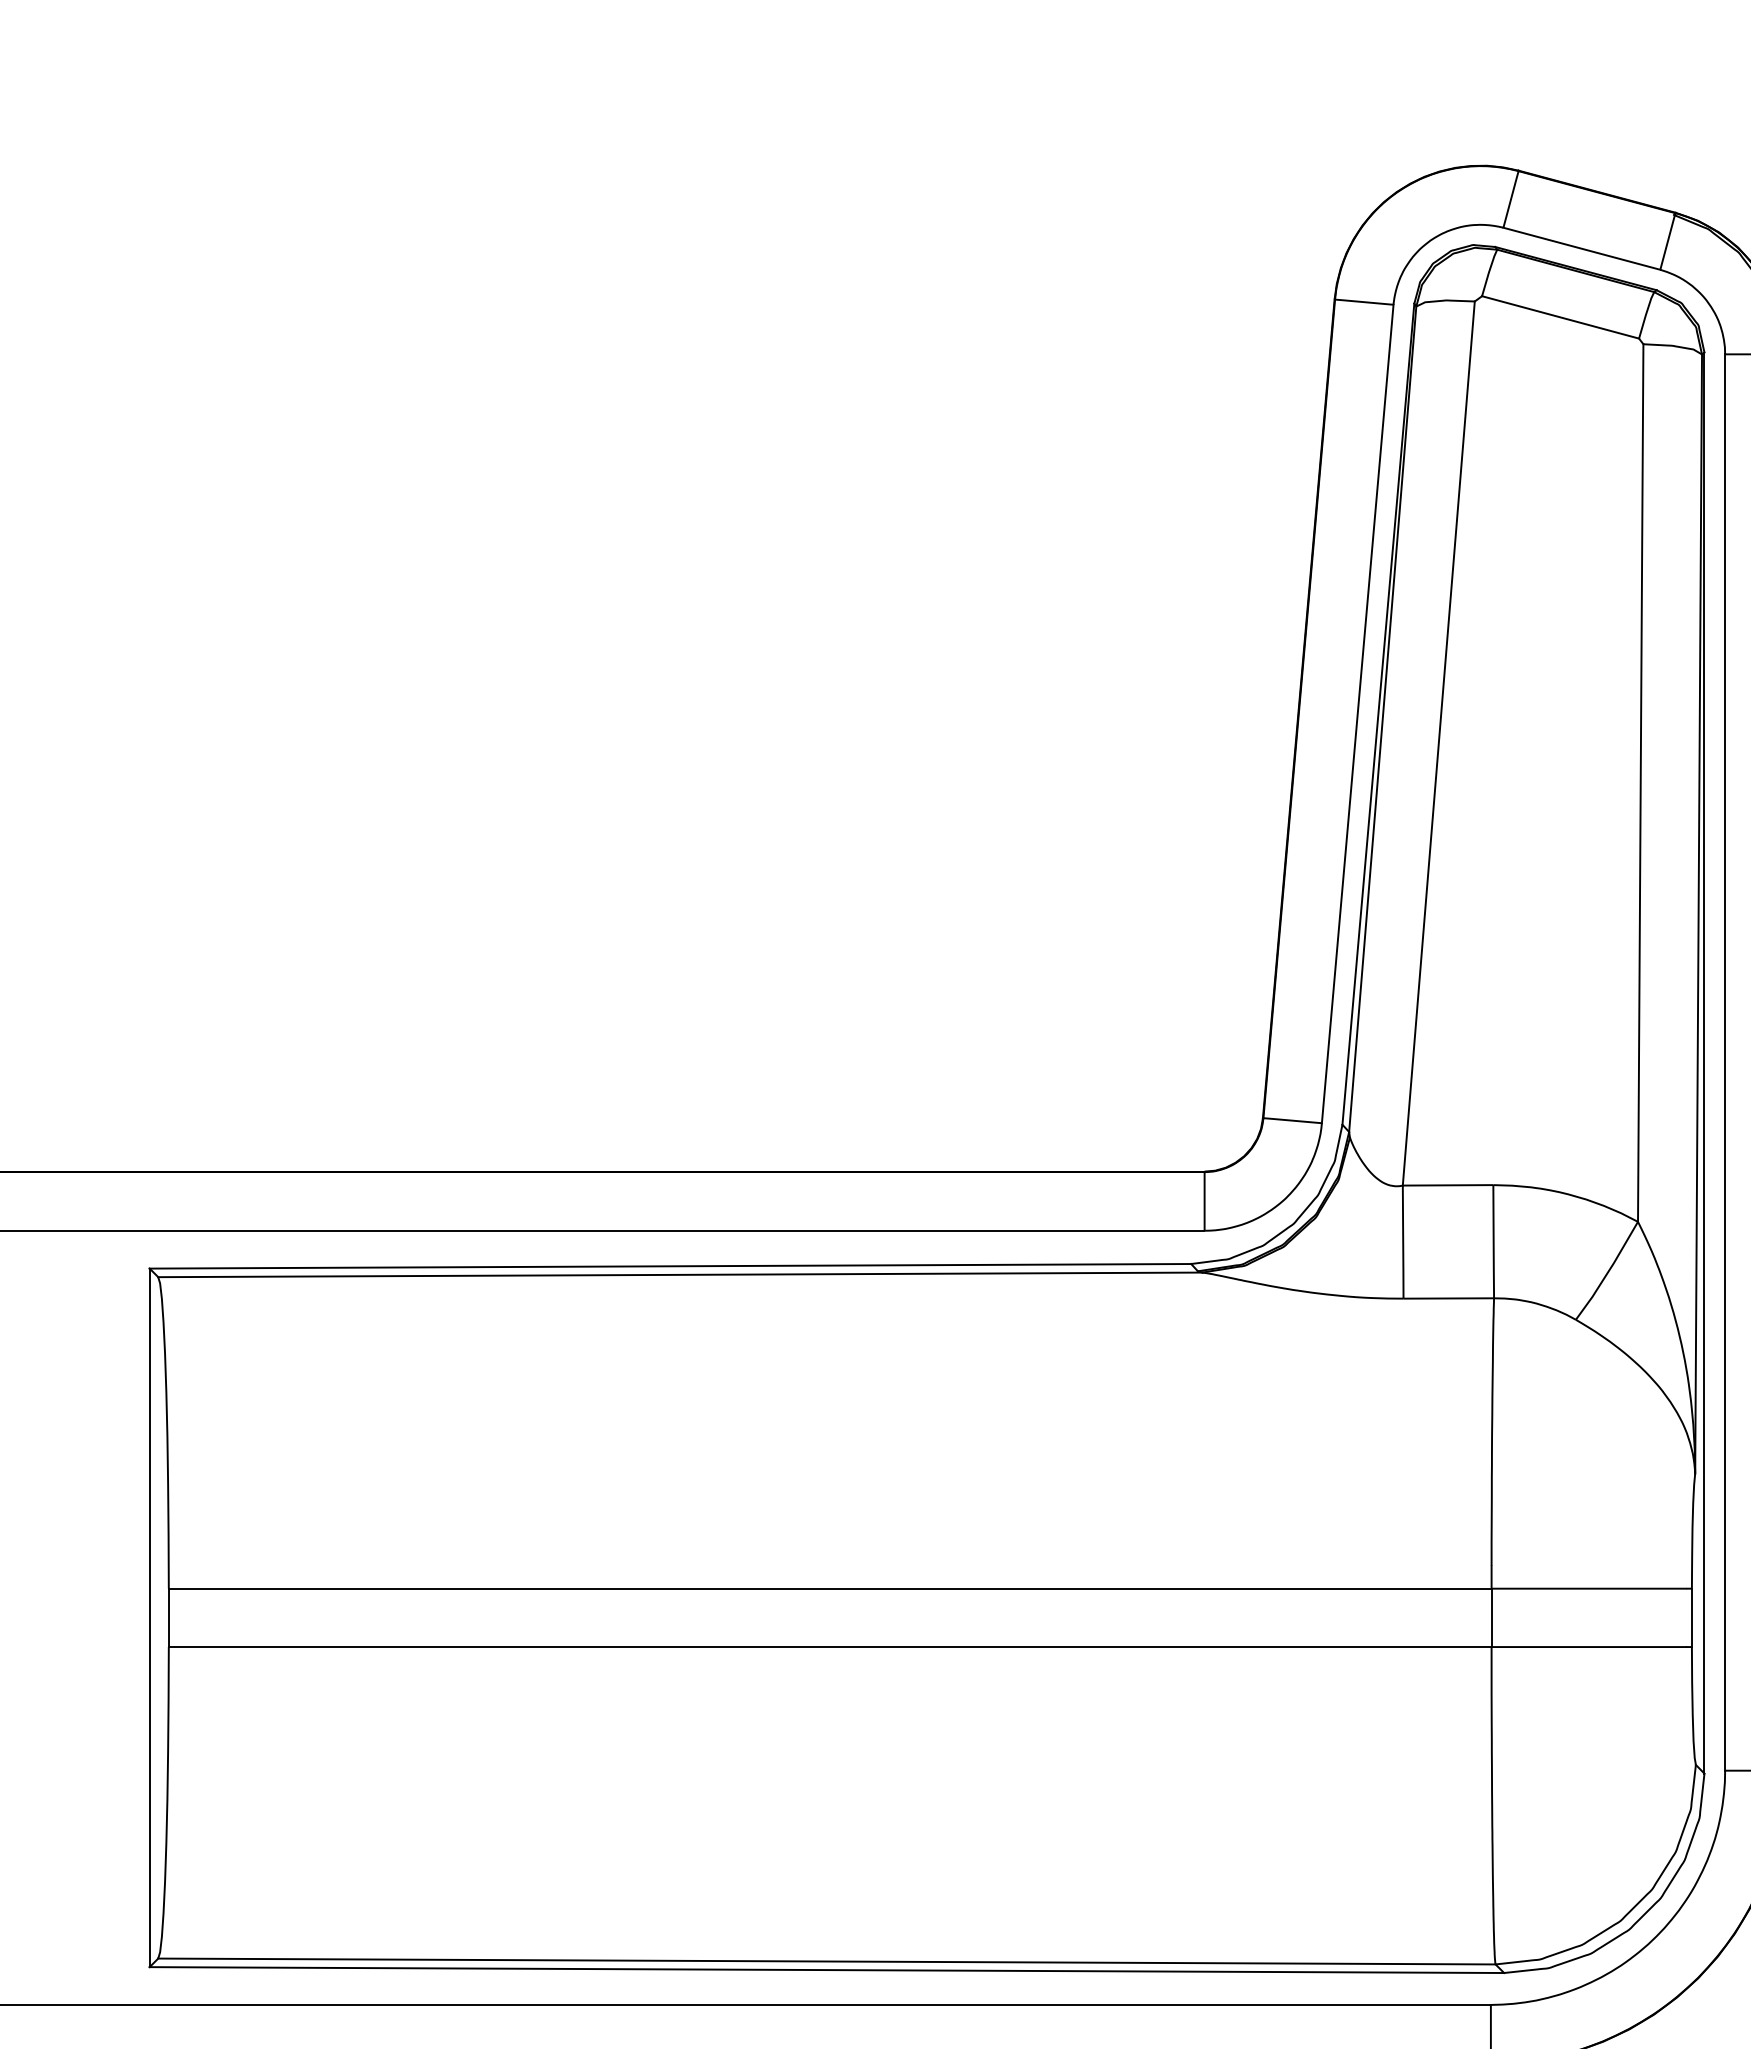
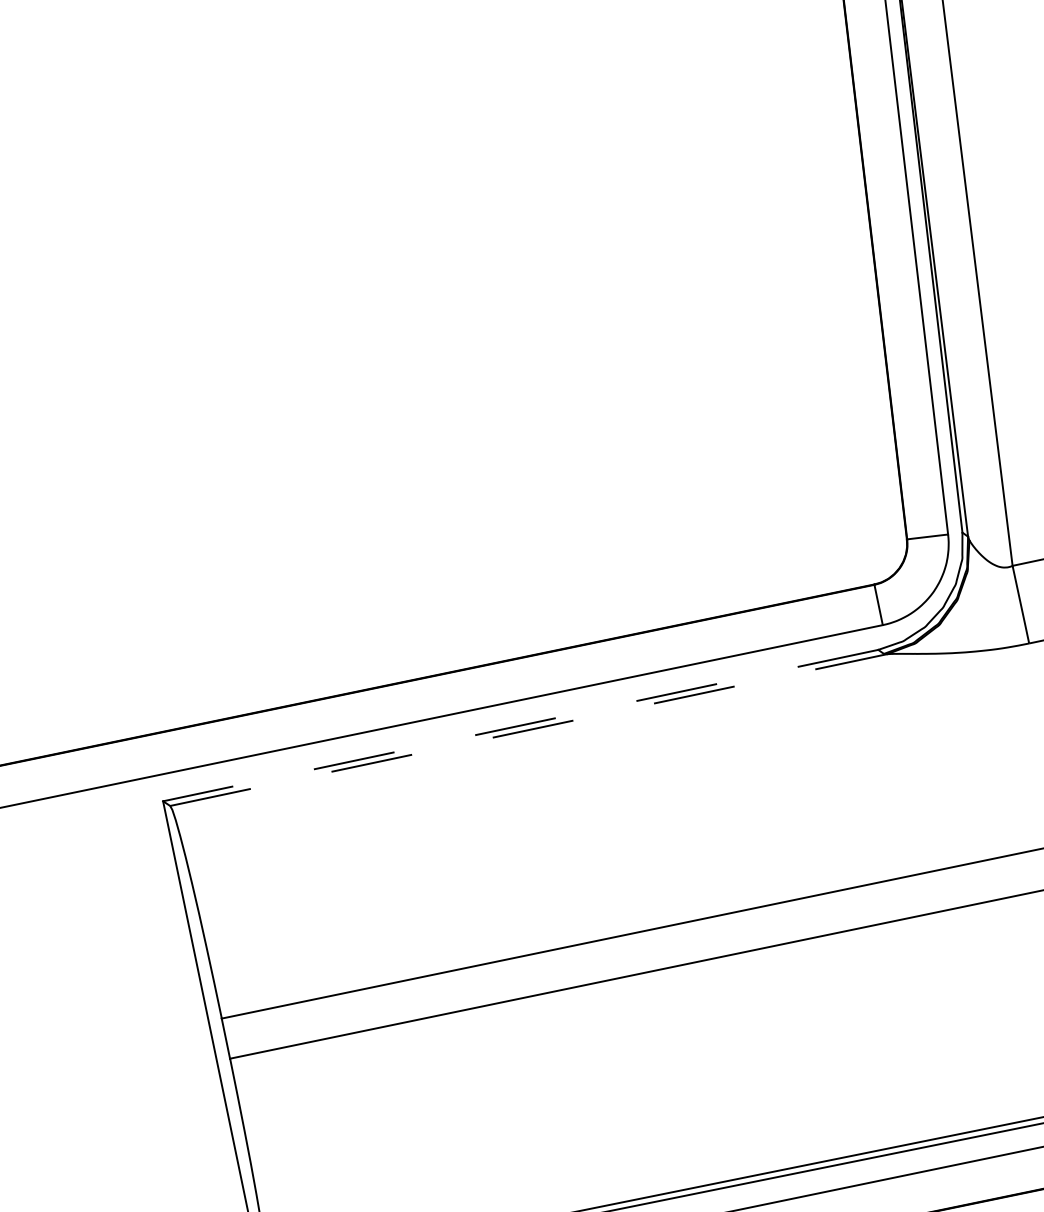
line: (670, 1266) -> (520, 725), solid -> dashed
line: (680, 1274) -> (528, 729), solid -> dashed

